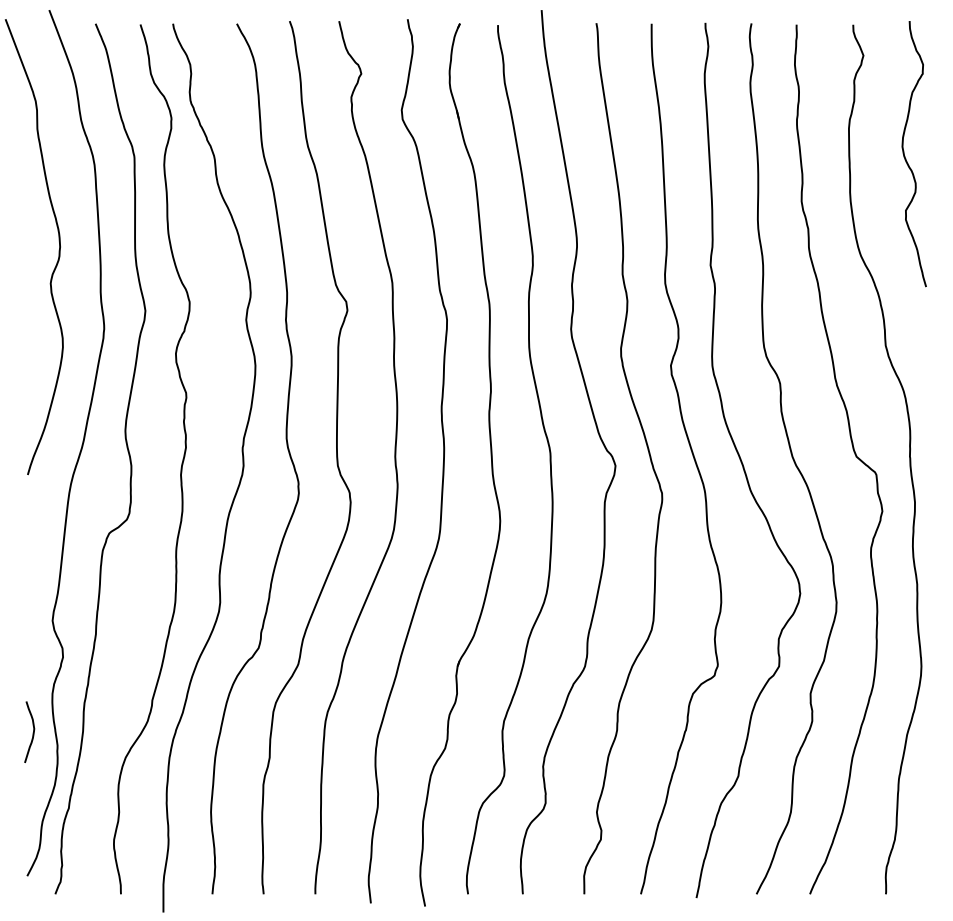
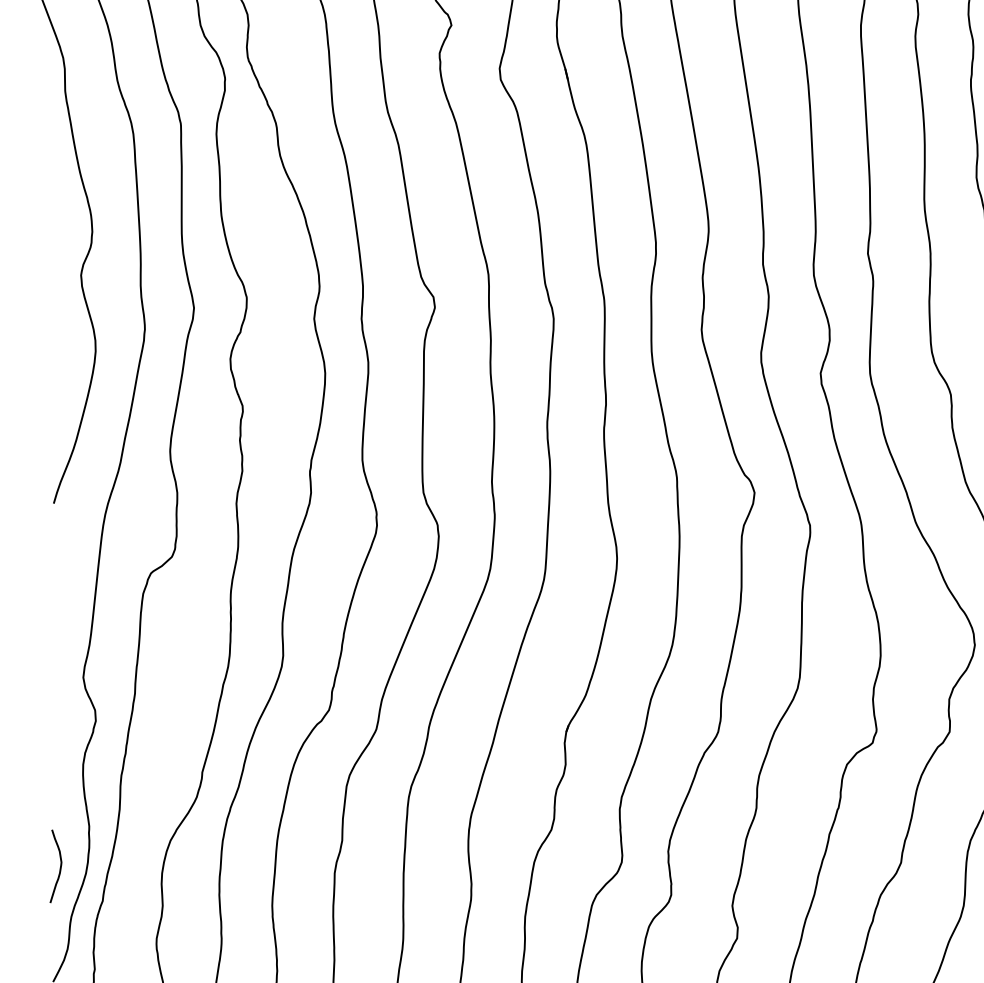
curve: (32, 732) -> (59, 866), moved

